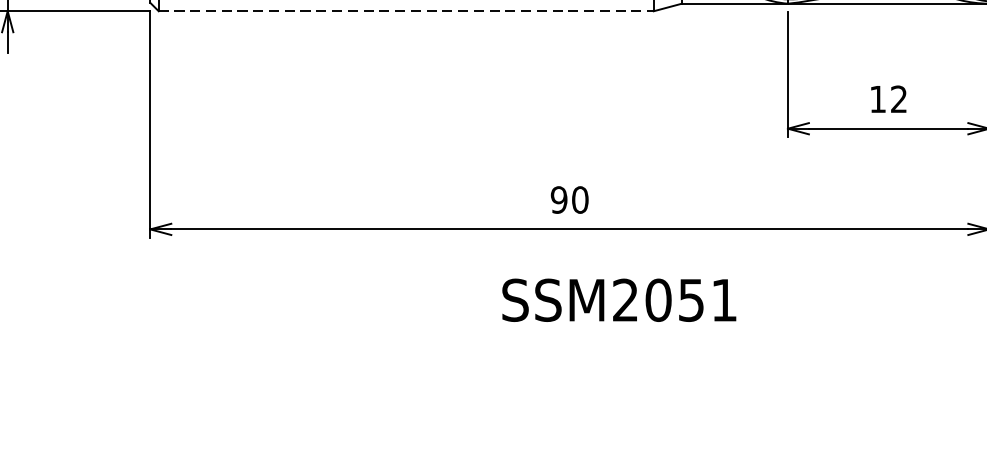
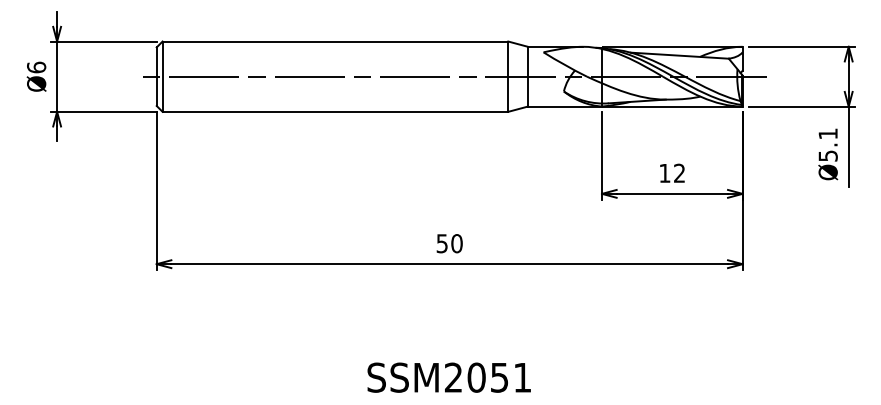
line: (406, 10) -> (335, 111), dashed -> solid
text: (558, 199) -> (441, 243), 90 -> 50
text: (618, 300) -> (448, 377), moved

